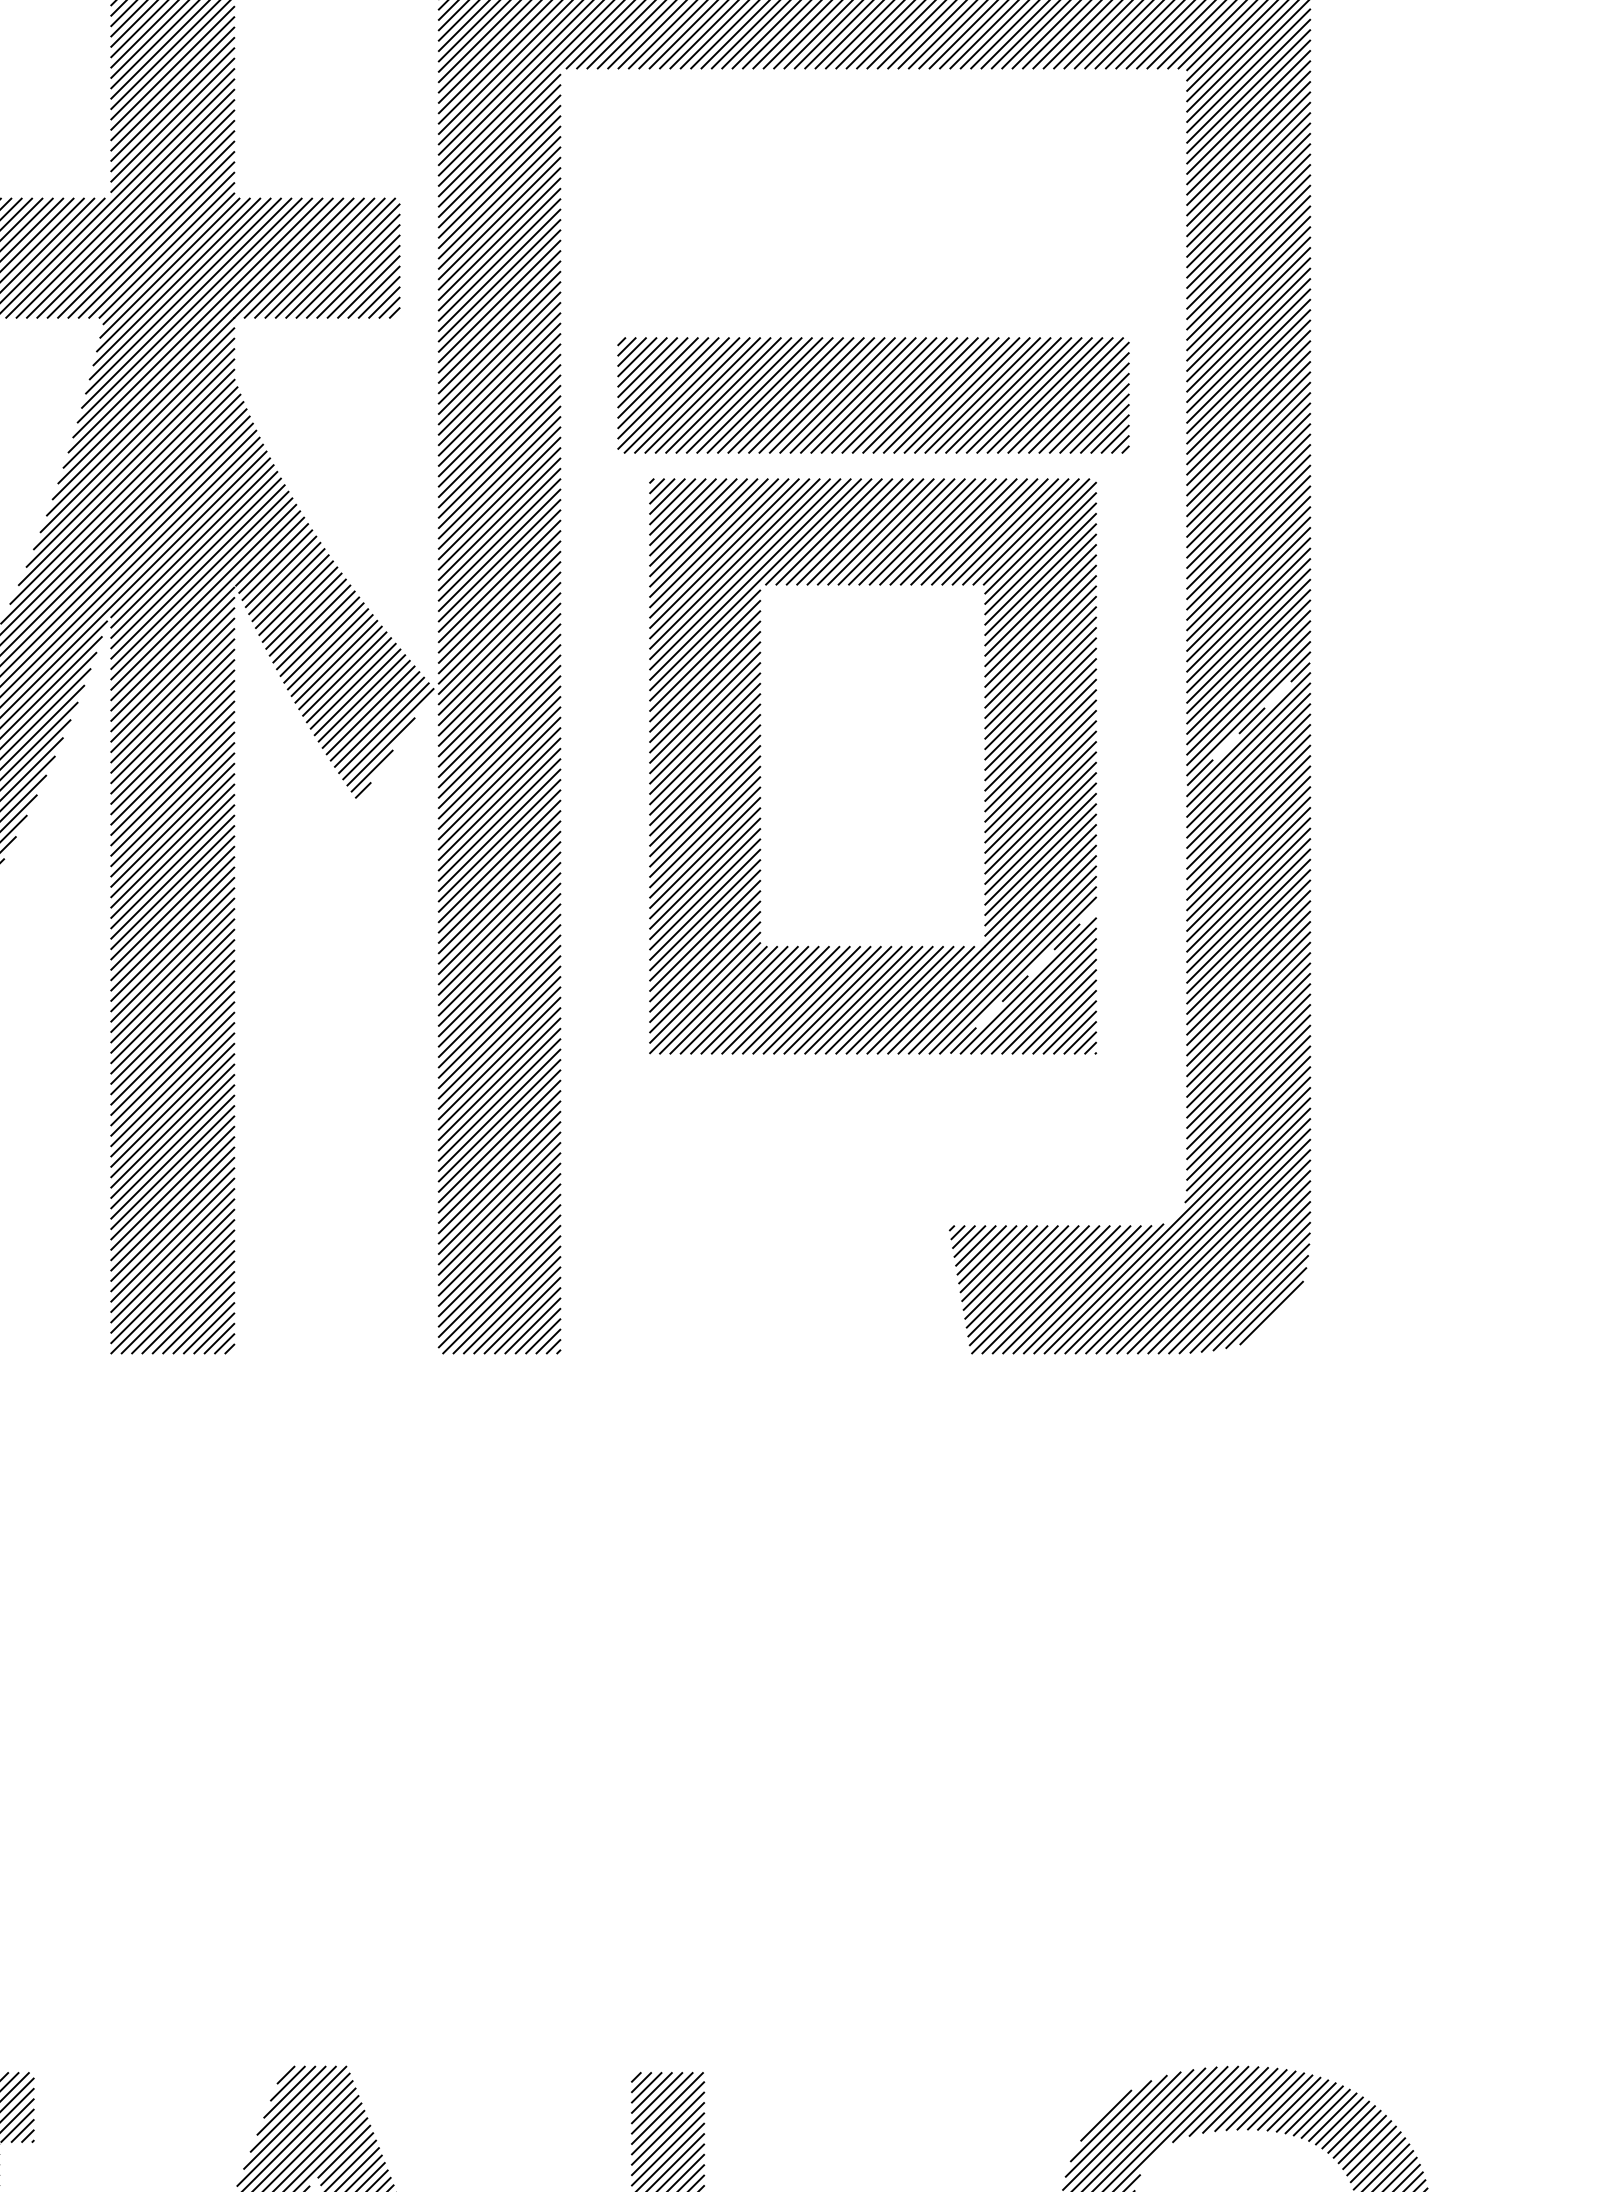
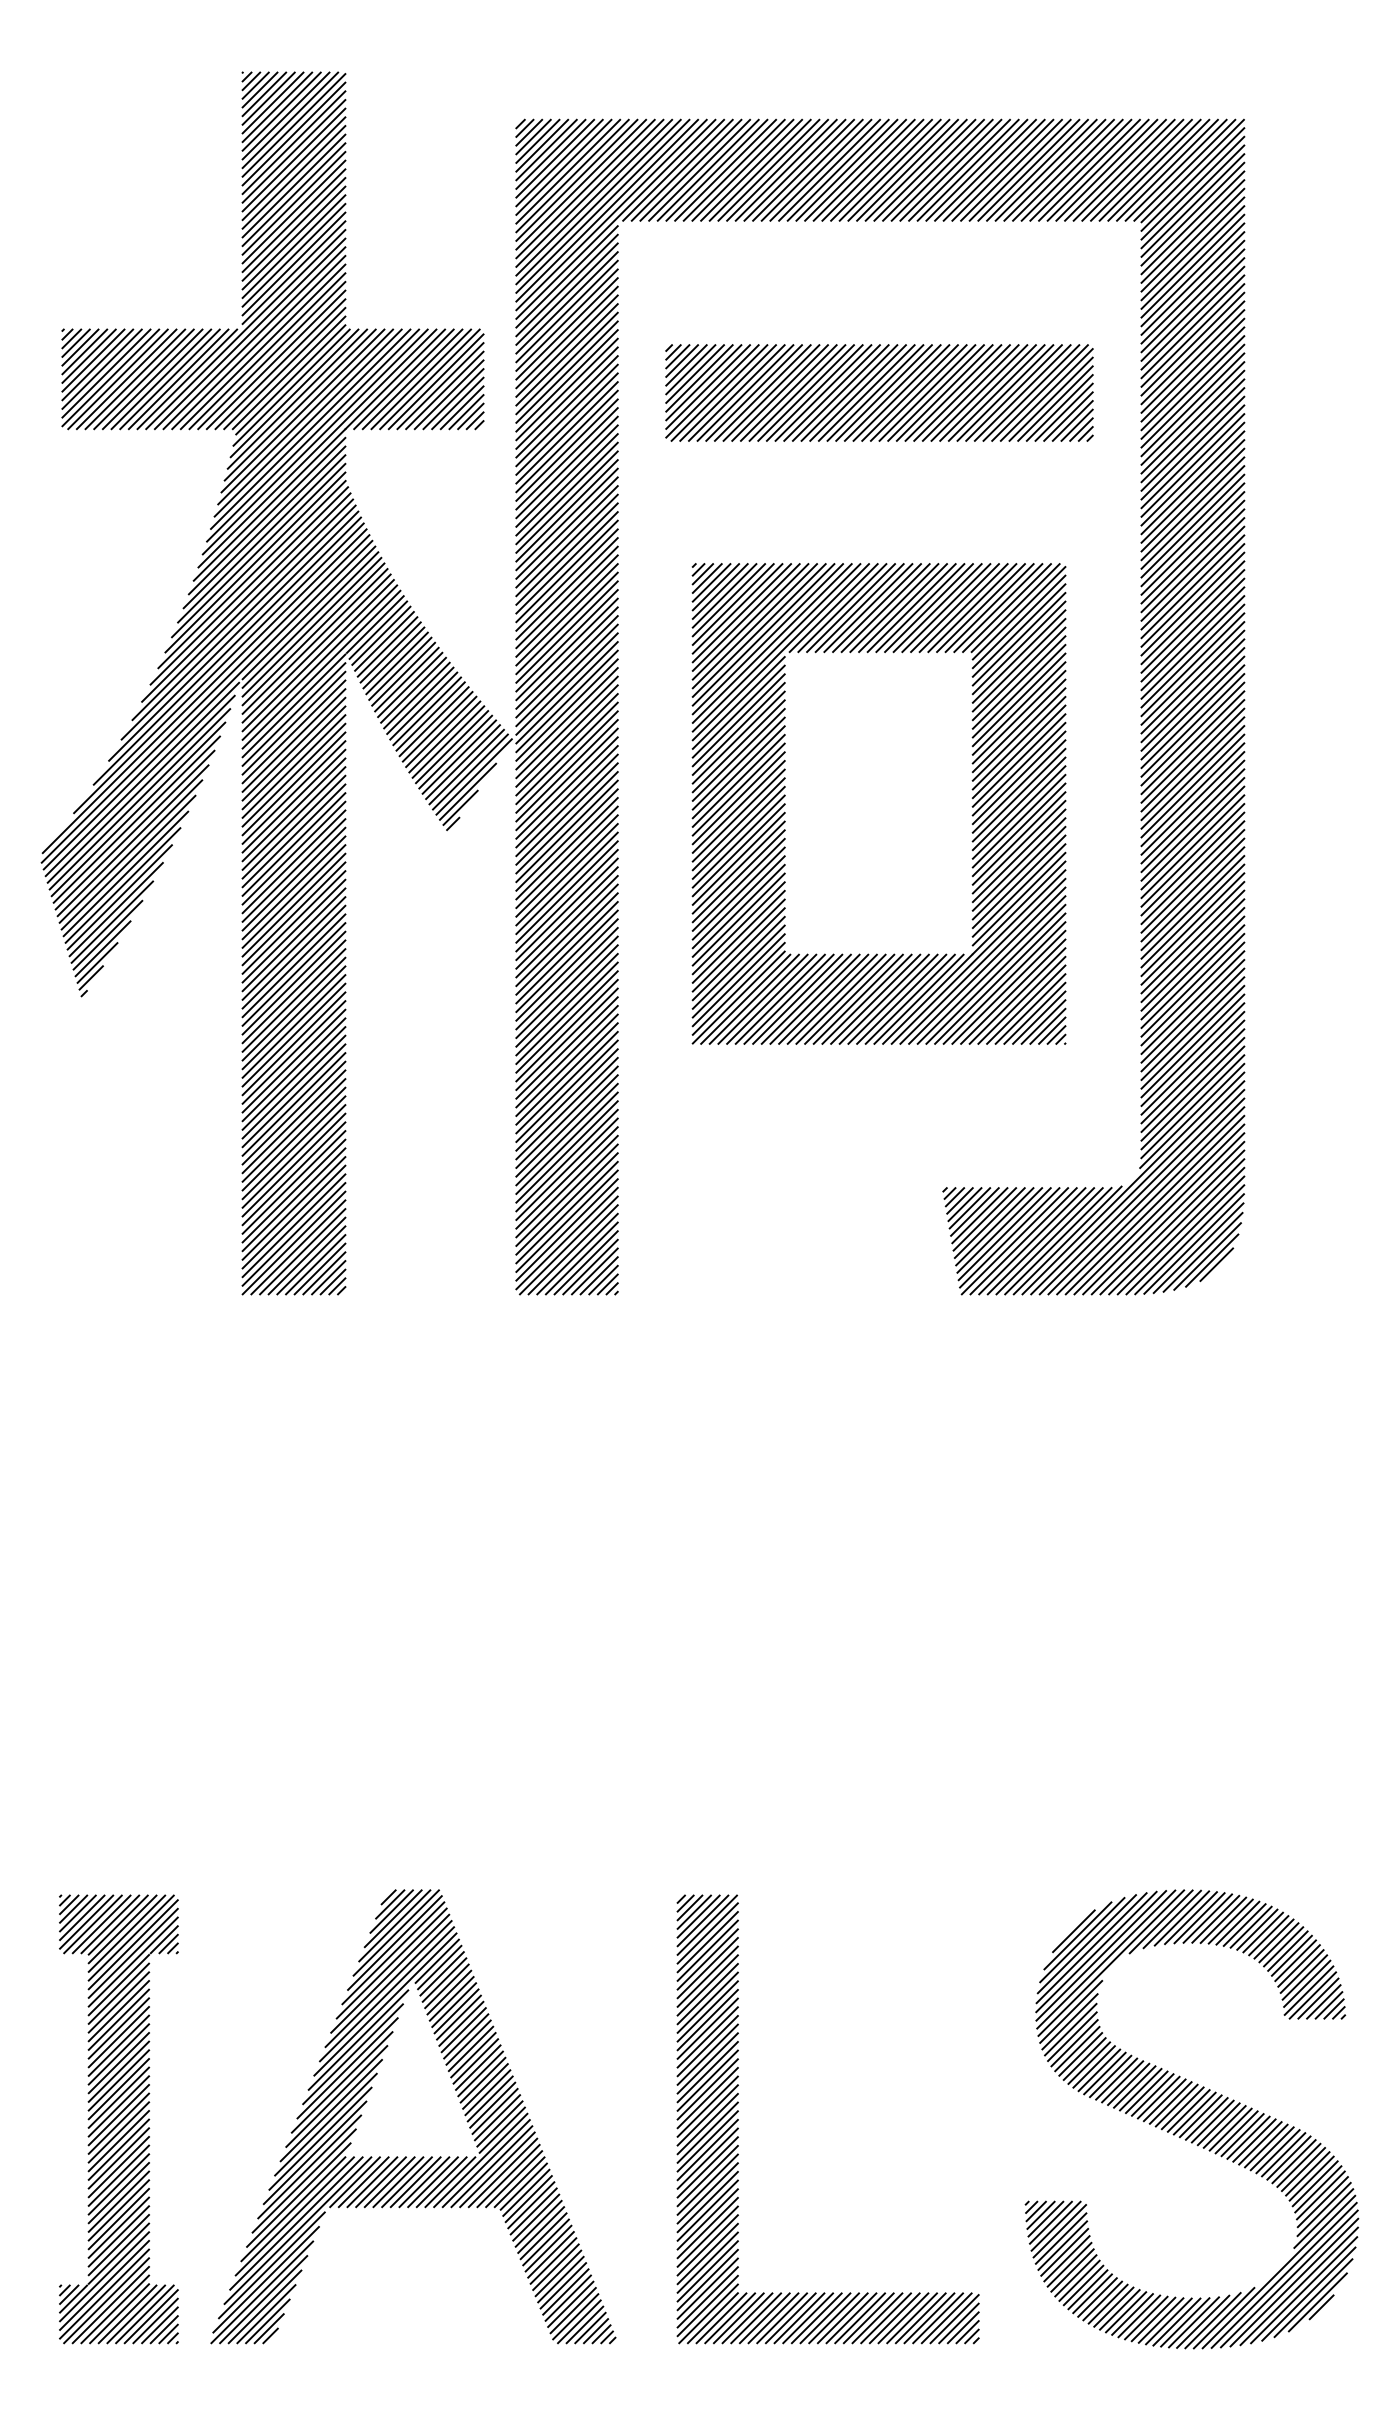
part: (873, 394) -> (879, 392), moved
line: (1248, 724) -> (1192, 768), dashed -> solid
line: (1023, 981) -> (1004, 983), dashed -> solid
line: (1276, 1317) -> (1216, 1264), added

